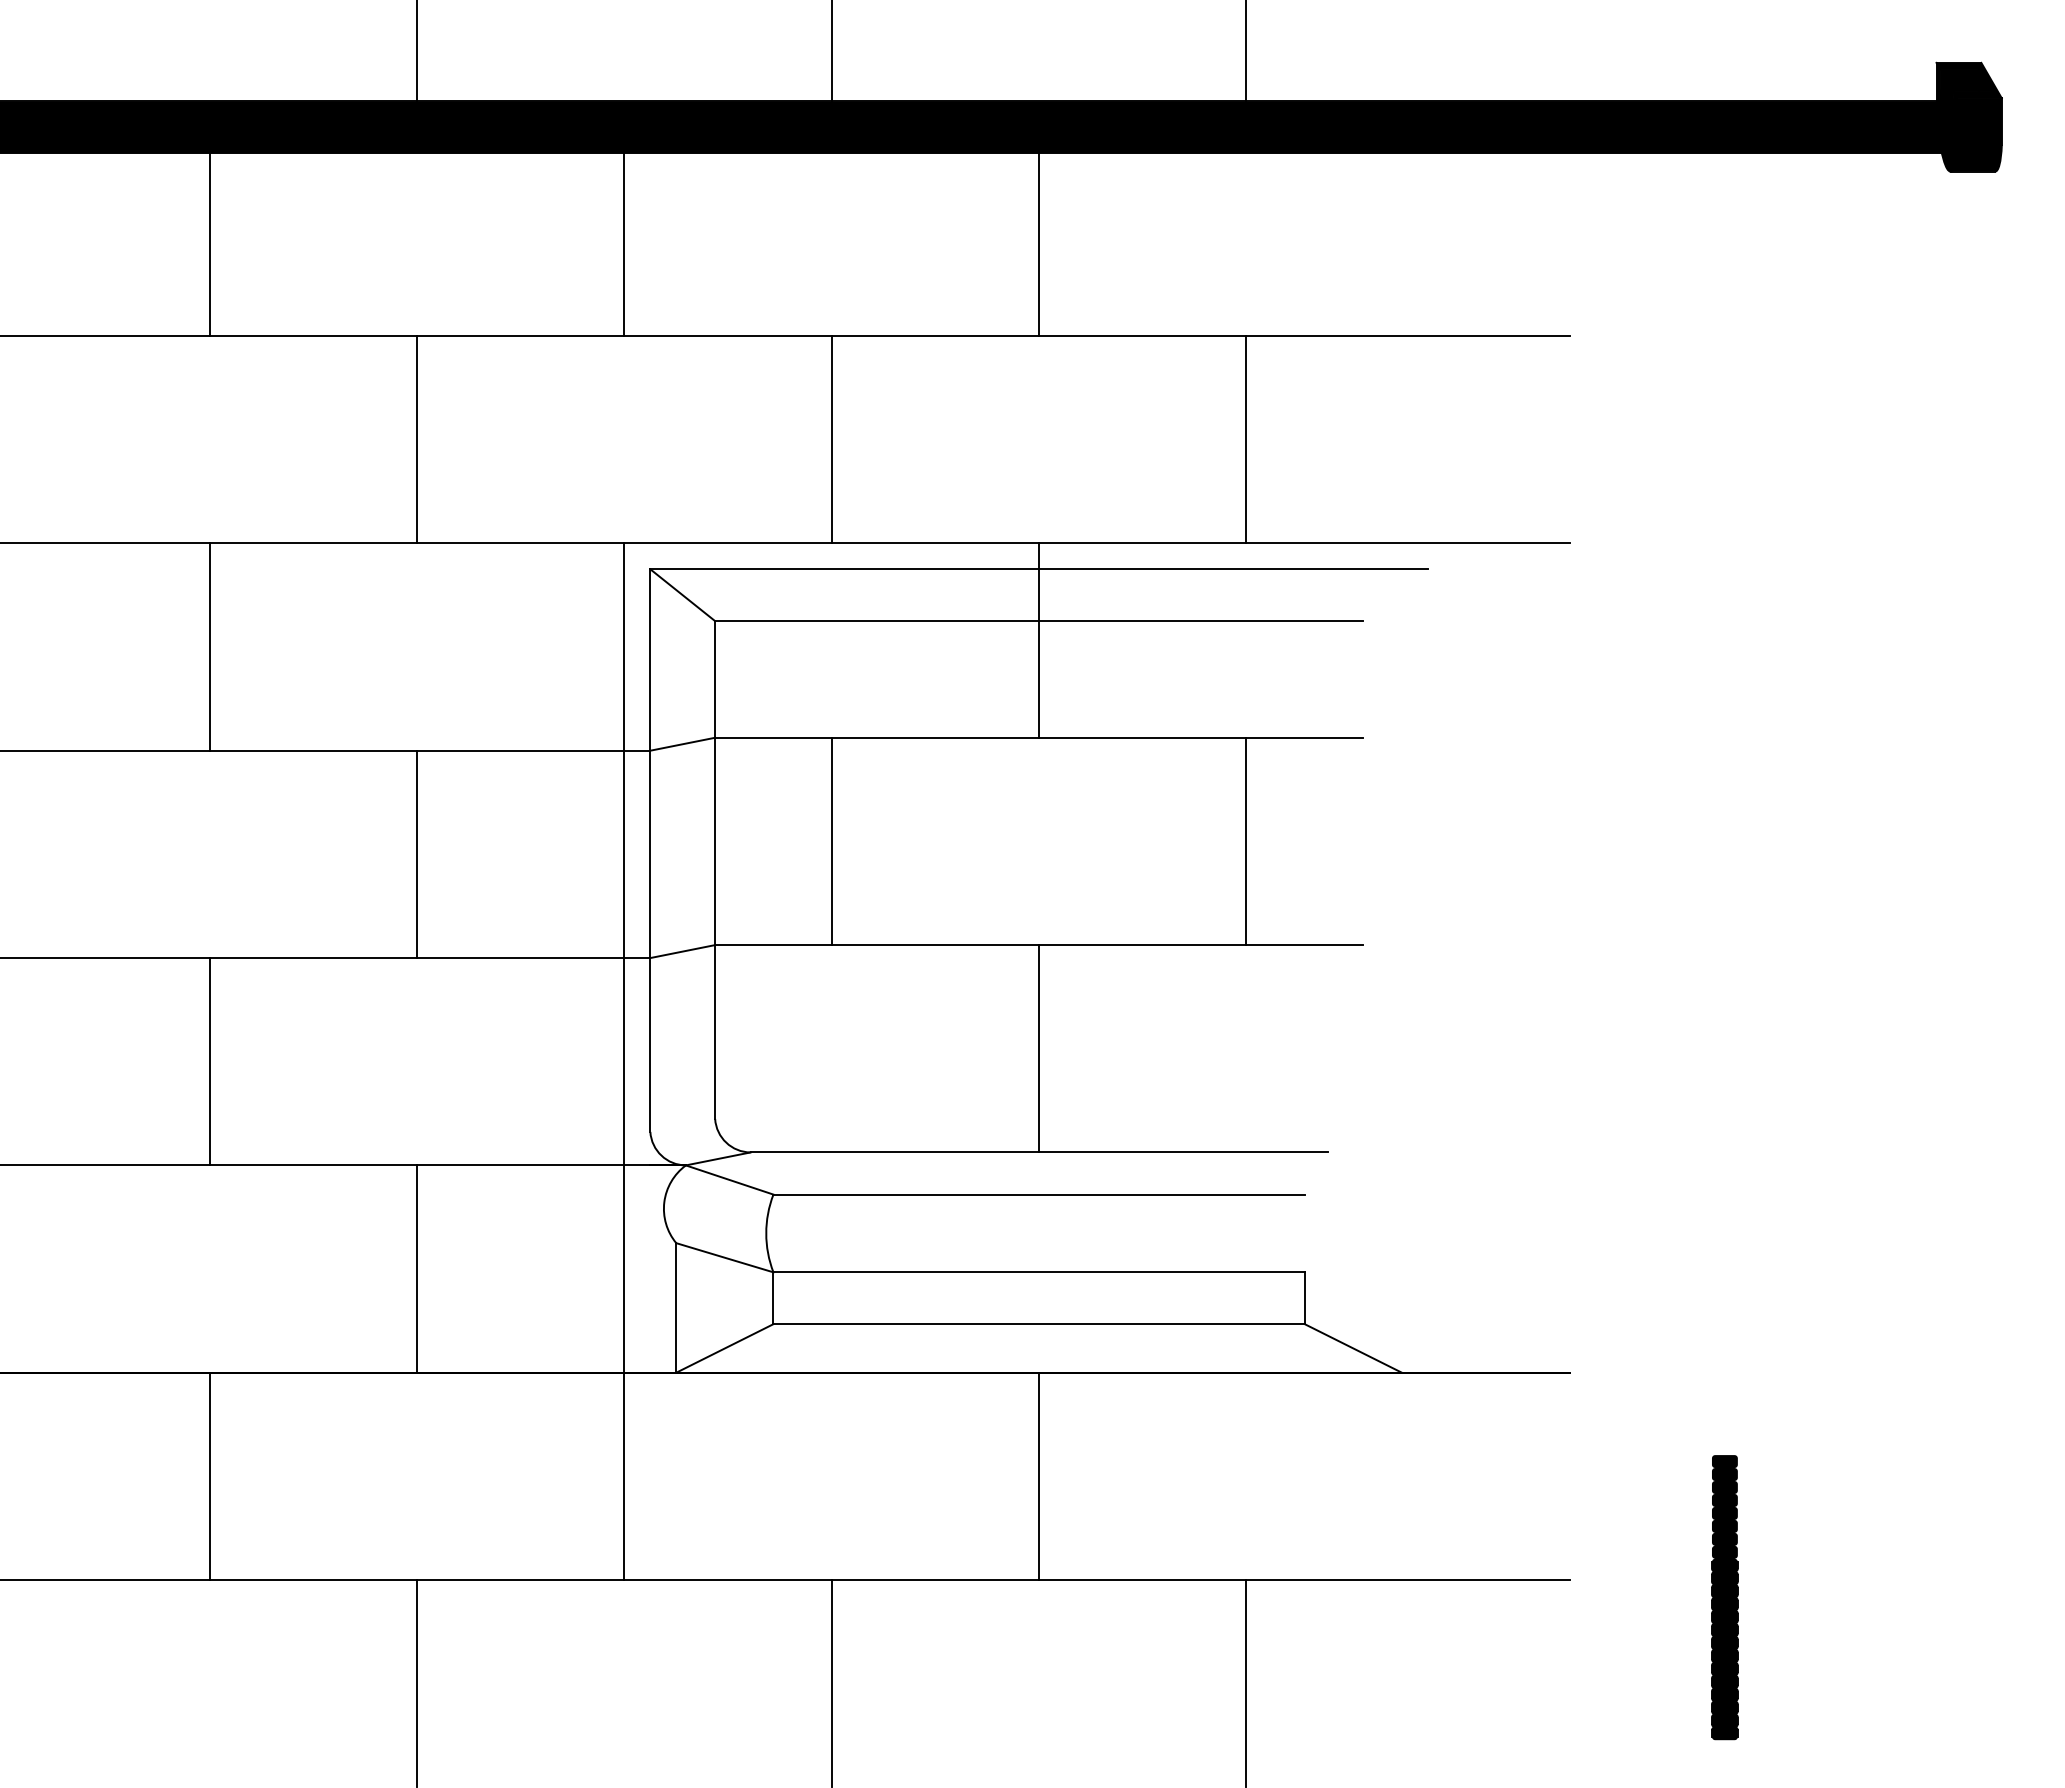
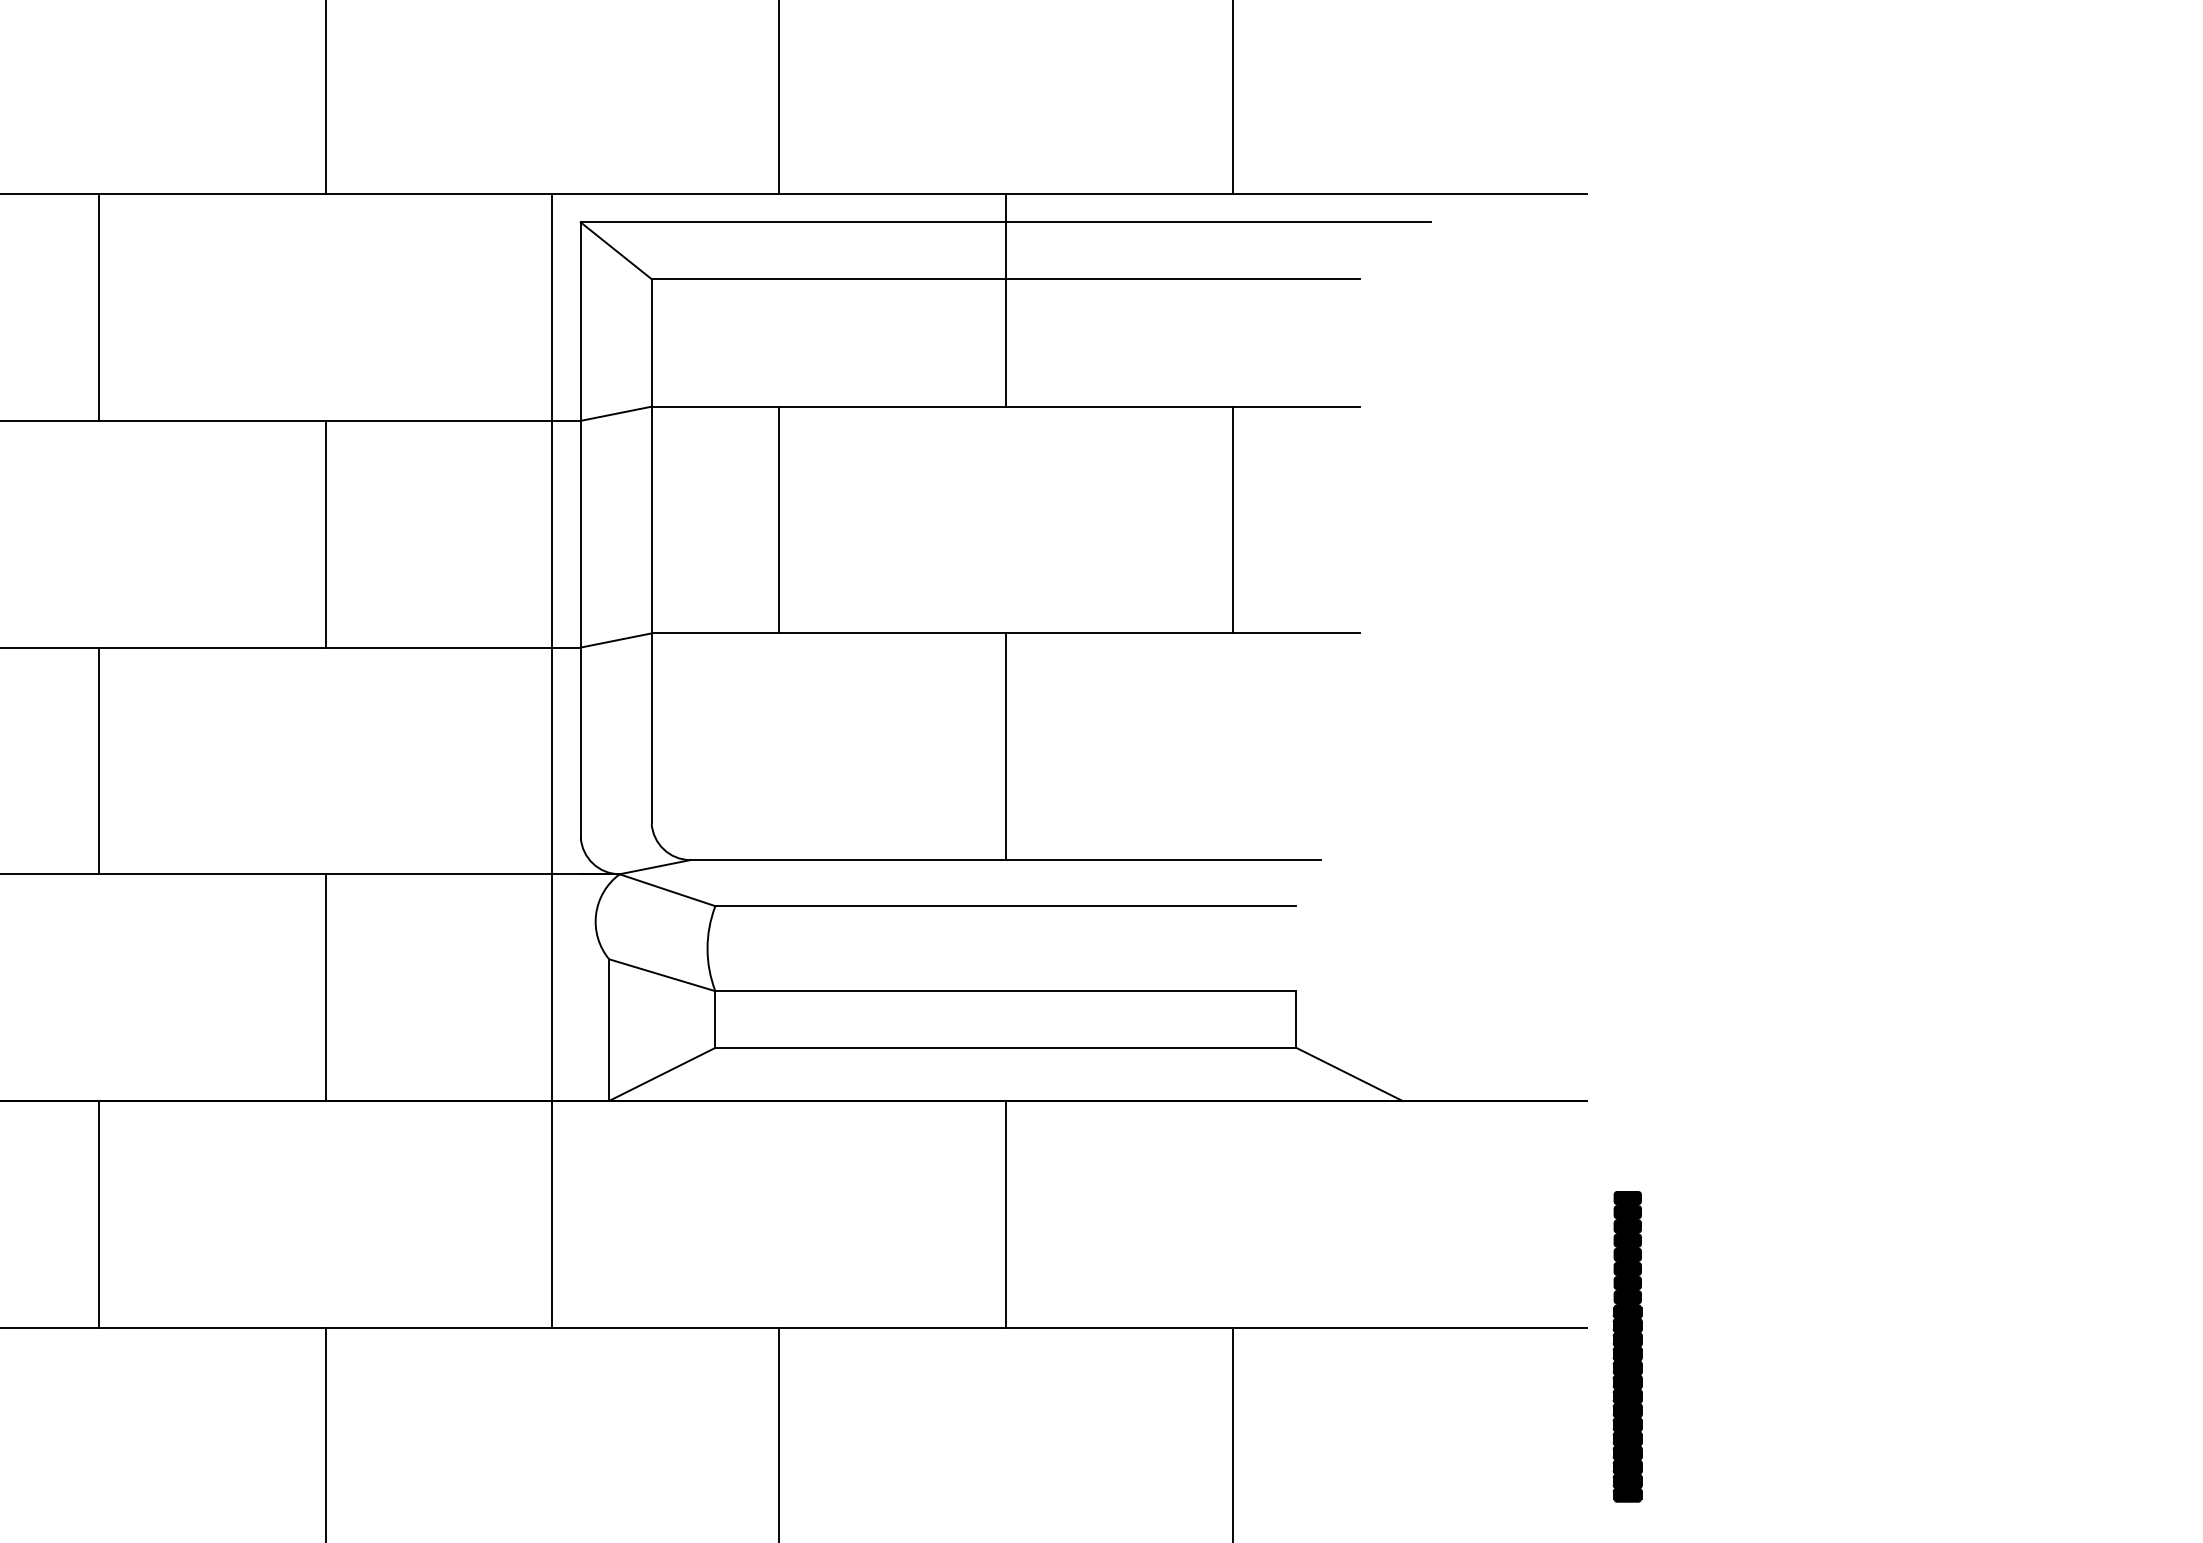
part: (1724, 1597) -> (1627, 1346), moved

